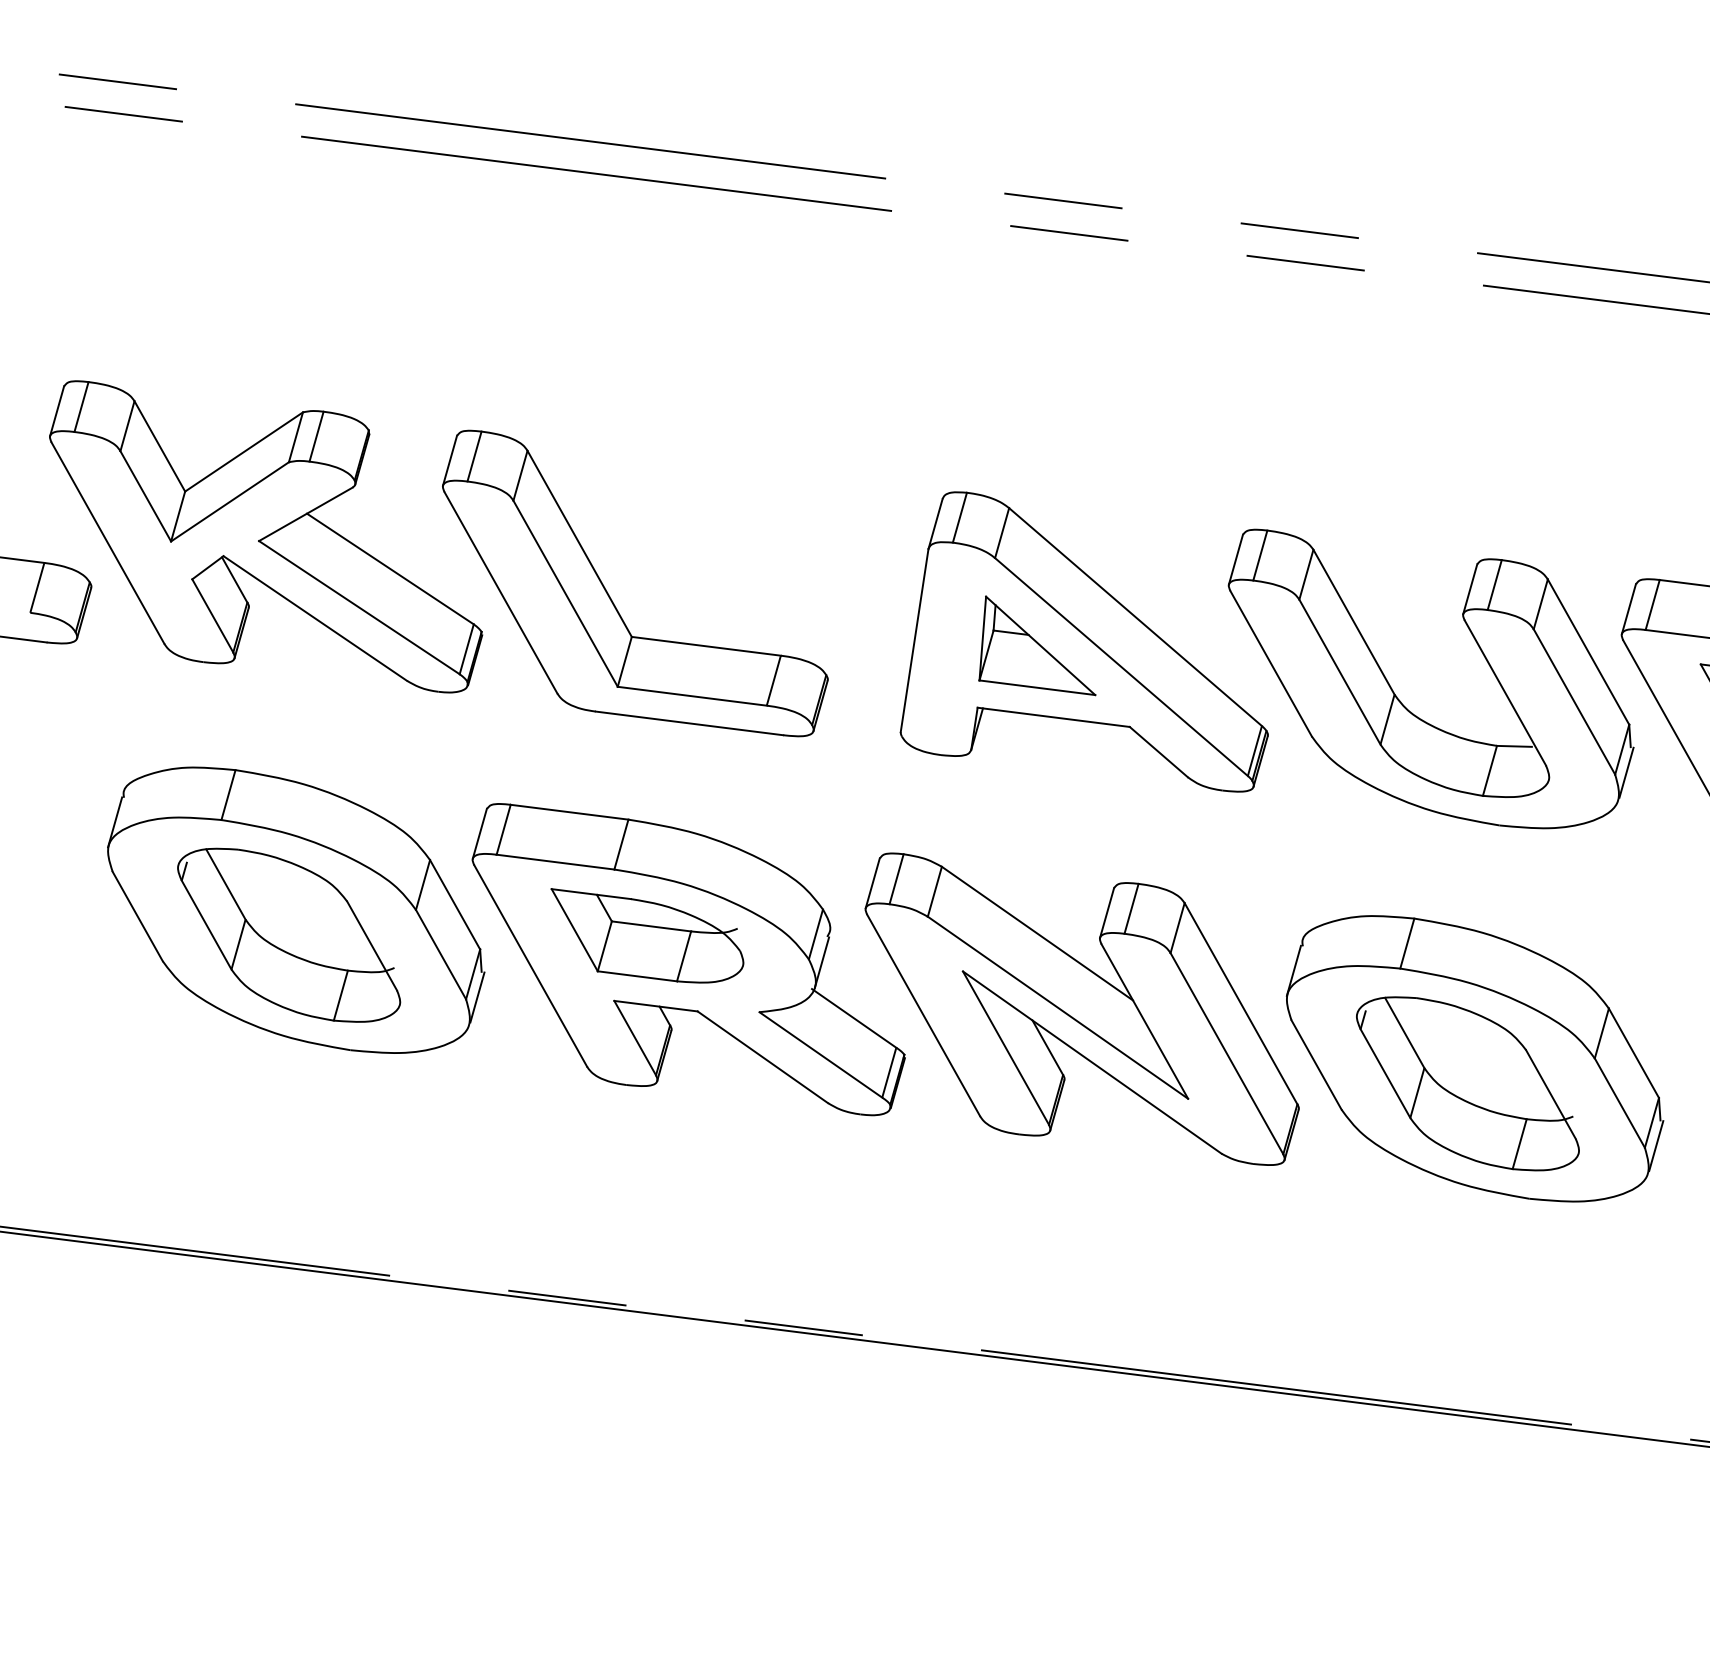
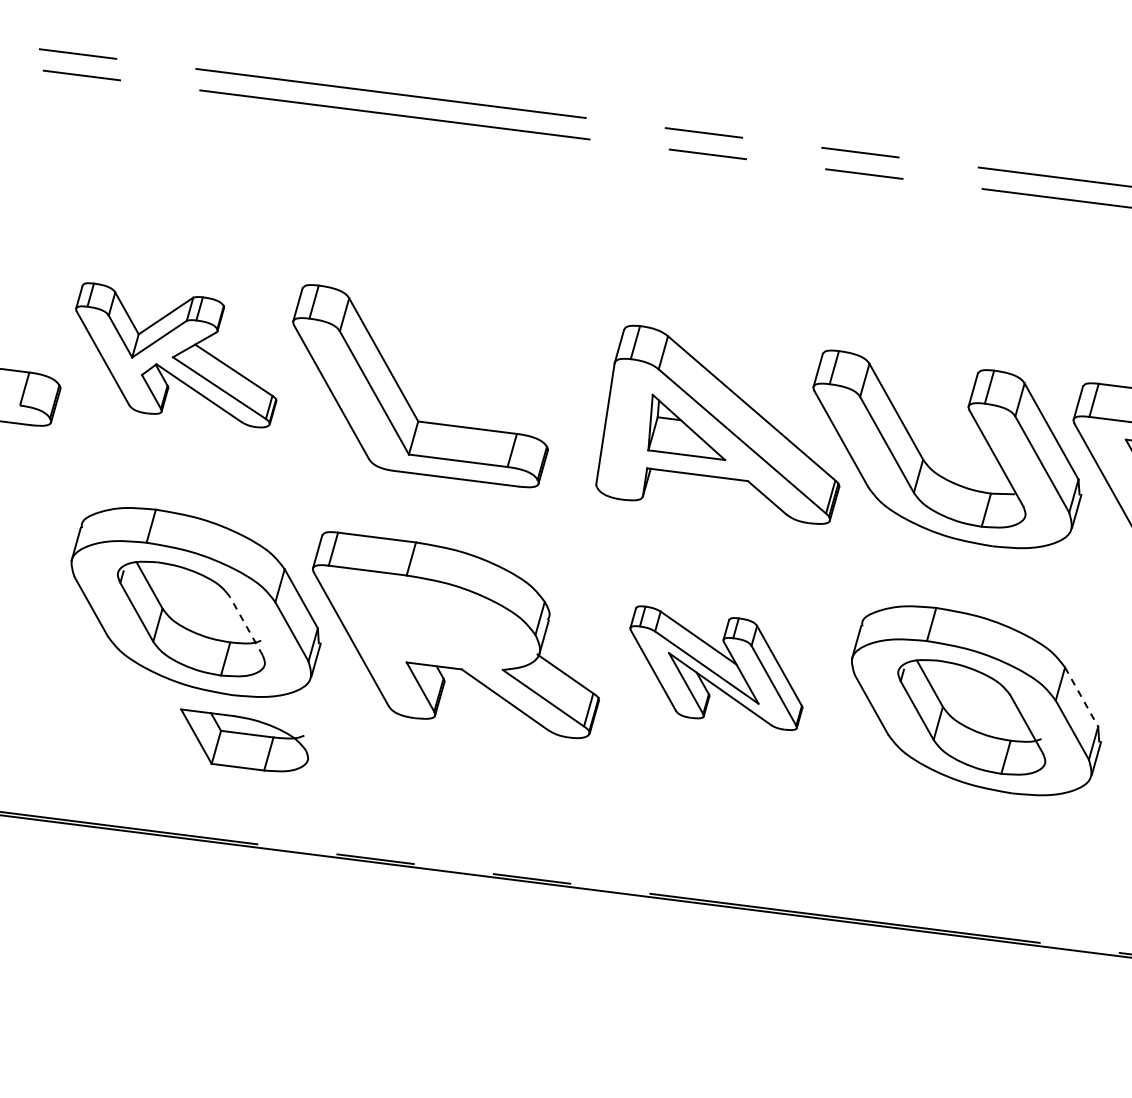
part: (266, 537) -> (176, 355), size x0.7
part: (647, 935) -> (244, 740), moved
line: (372, 946) -> (246, 626), solid -> dashed
part: (1082, 1010) -> (716, 668), size x0.6
line: (1633, 1053) -> (1081, 697), solid -> dashed

